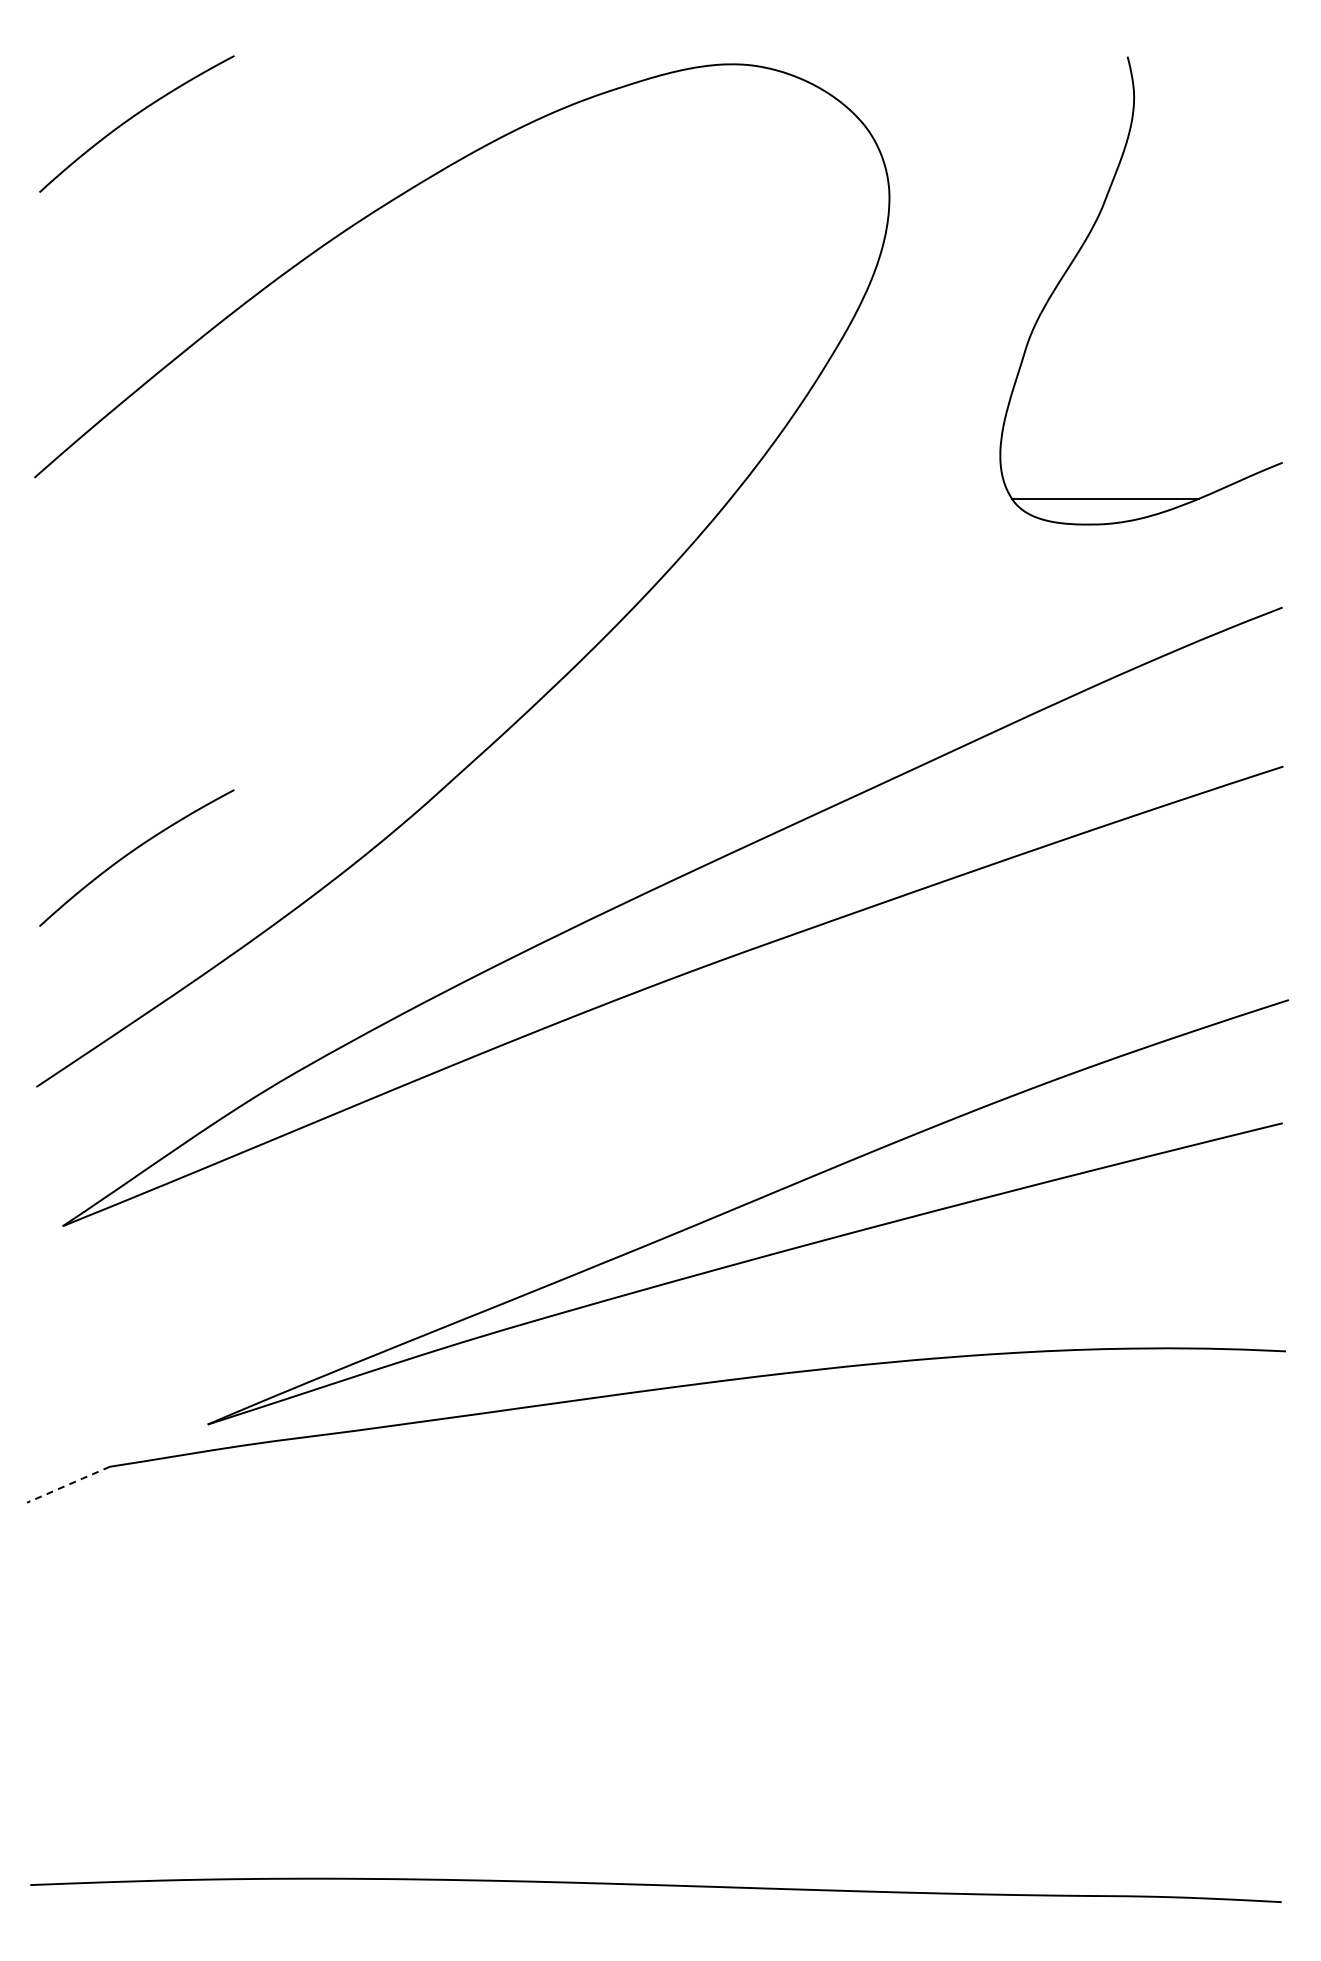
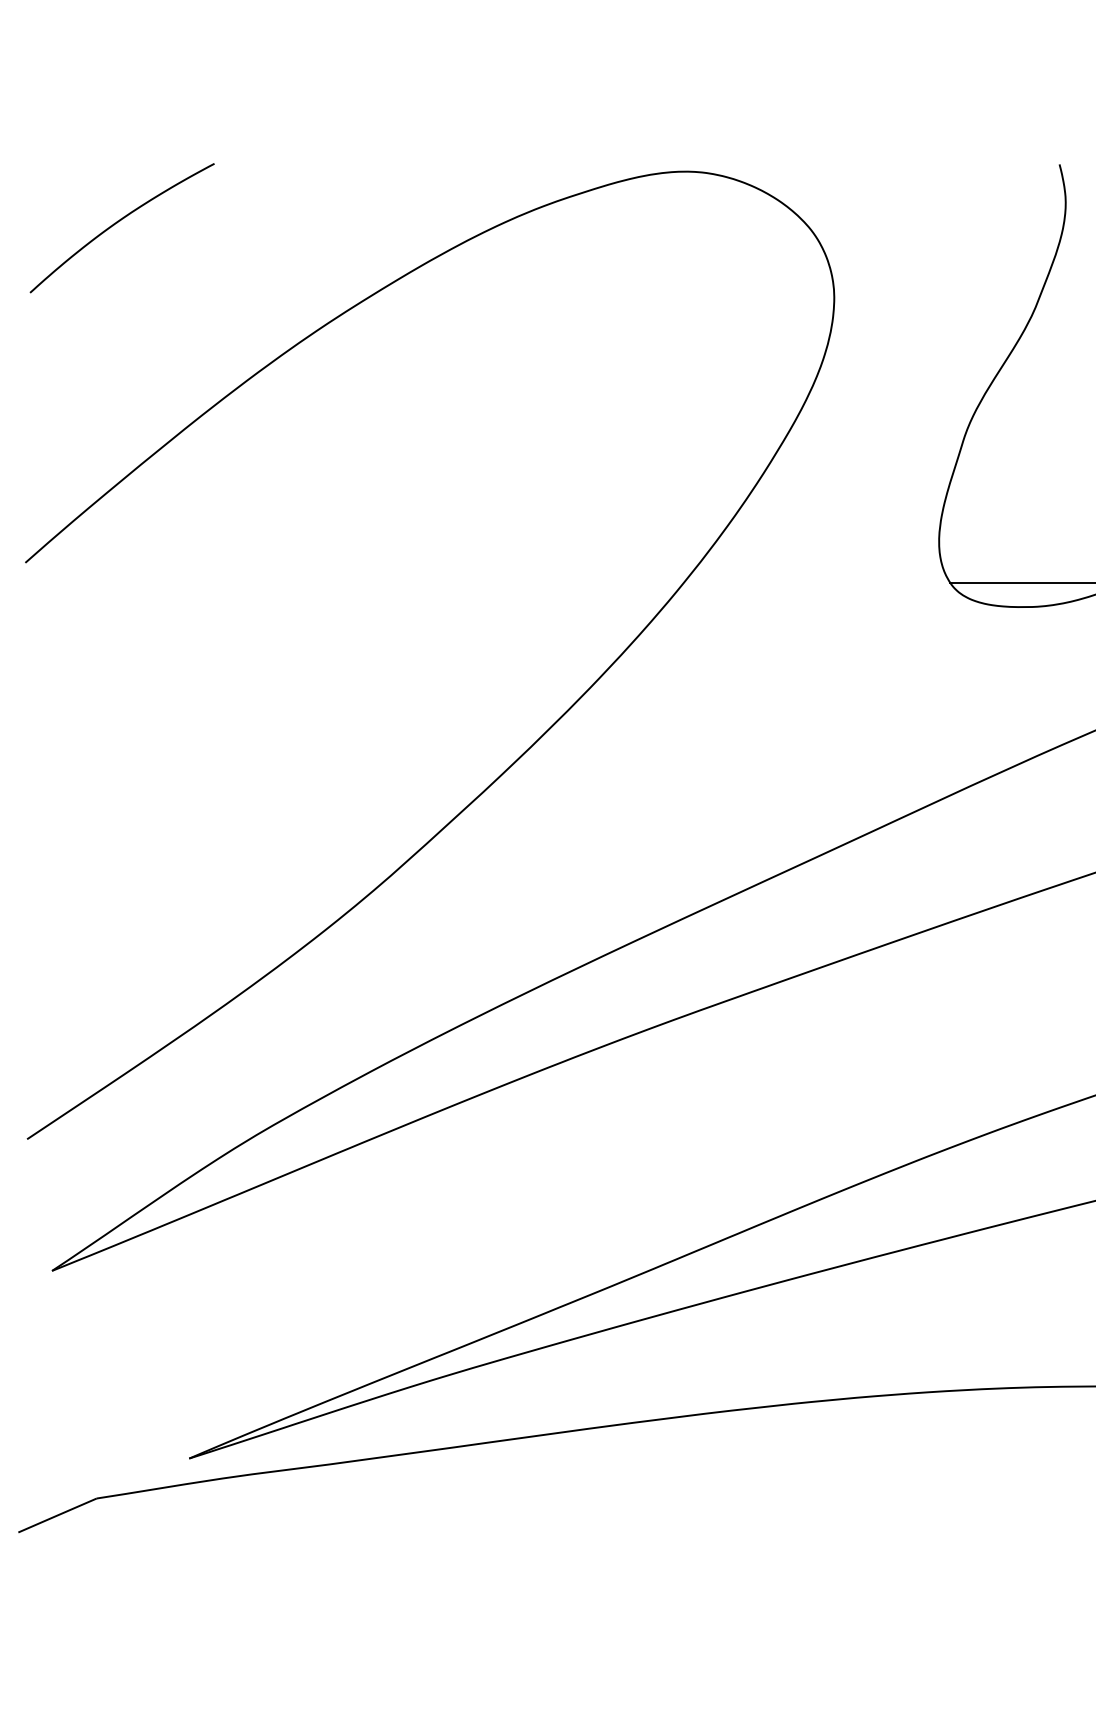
curve: (132, 852) -> (118, 917), removed
line: (68, 1484) -> (57, 1515), dashed -> solid

